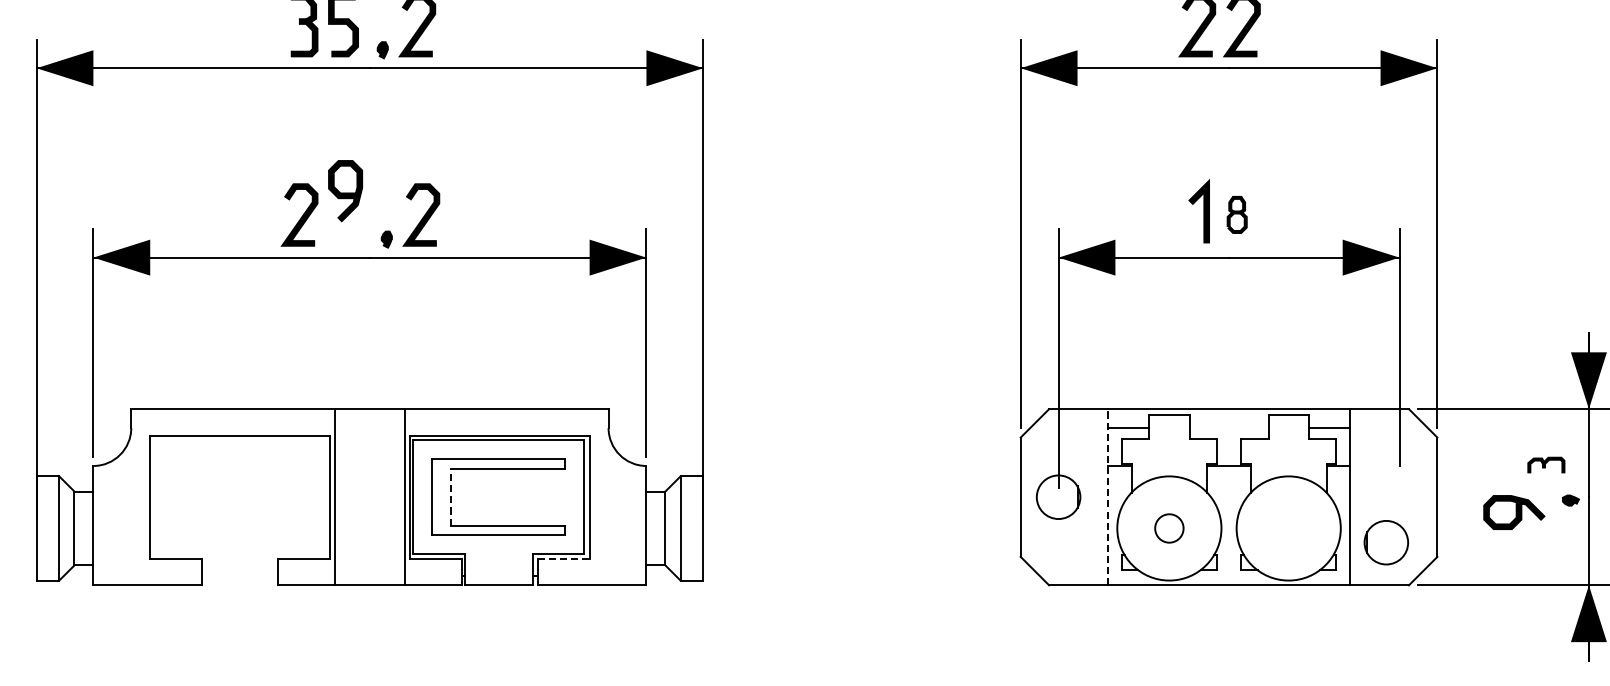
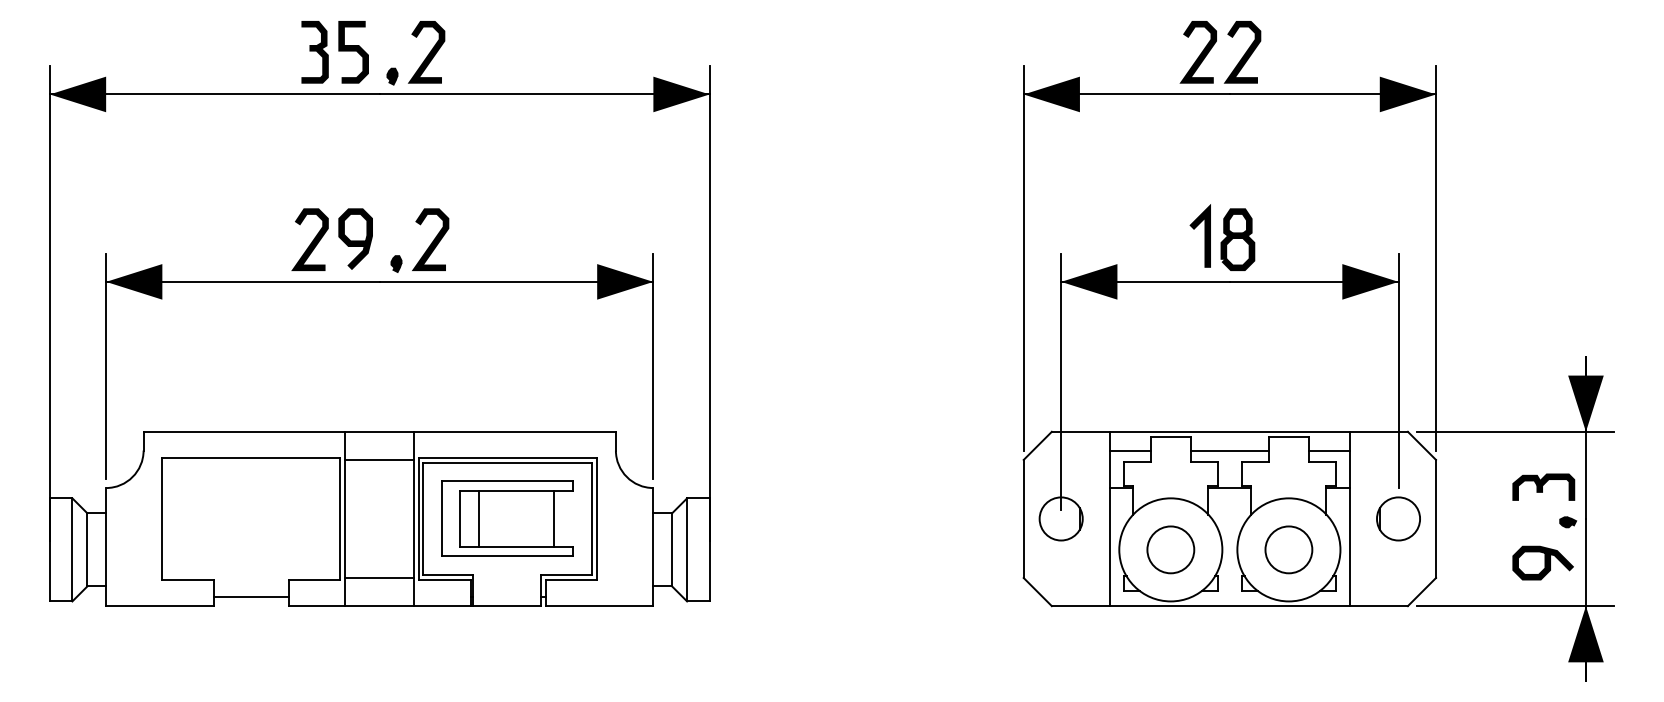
curve: (345, 192) -> (355, 240), moved
part: (1236, 214) -> (1237, 239), size x1.67
line: (1228, 428) -> (1229, 450), added
line: (369, 437) -> (379, 459), added
part: (1546, 464) -> (1543, 486), size x1.67
line: (451, 496) -> (460, 518), dashed -> solid
line: (470, 496) -> (479, 518), added
line: (546, 496) -> (554, 518), added
line: (1107, 496) -> (1109, 518), dashed -> solid
curve: (1515, 511) -> (1544, 562), moved
circle: (1169, 528) -> (1170, 549), size x1.67
circle: (1288, 528) -> (1288, 549), added
part: (1386, 542) -> (1398, 518), moved
line: (369, 557) -> (379, 578), added
line: (563, 558) -> (571, 579), dashed -> solid
line: (239, 575) -> (250, 596), added

